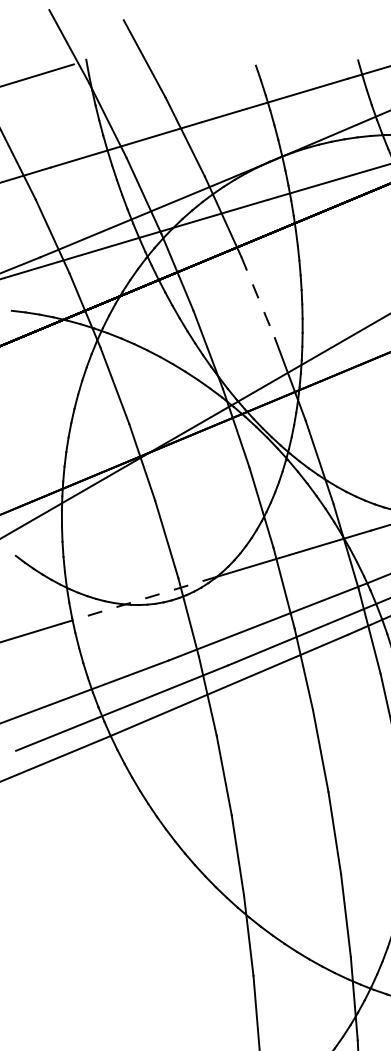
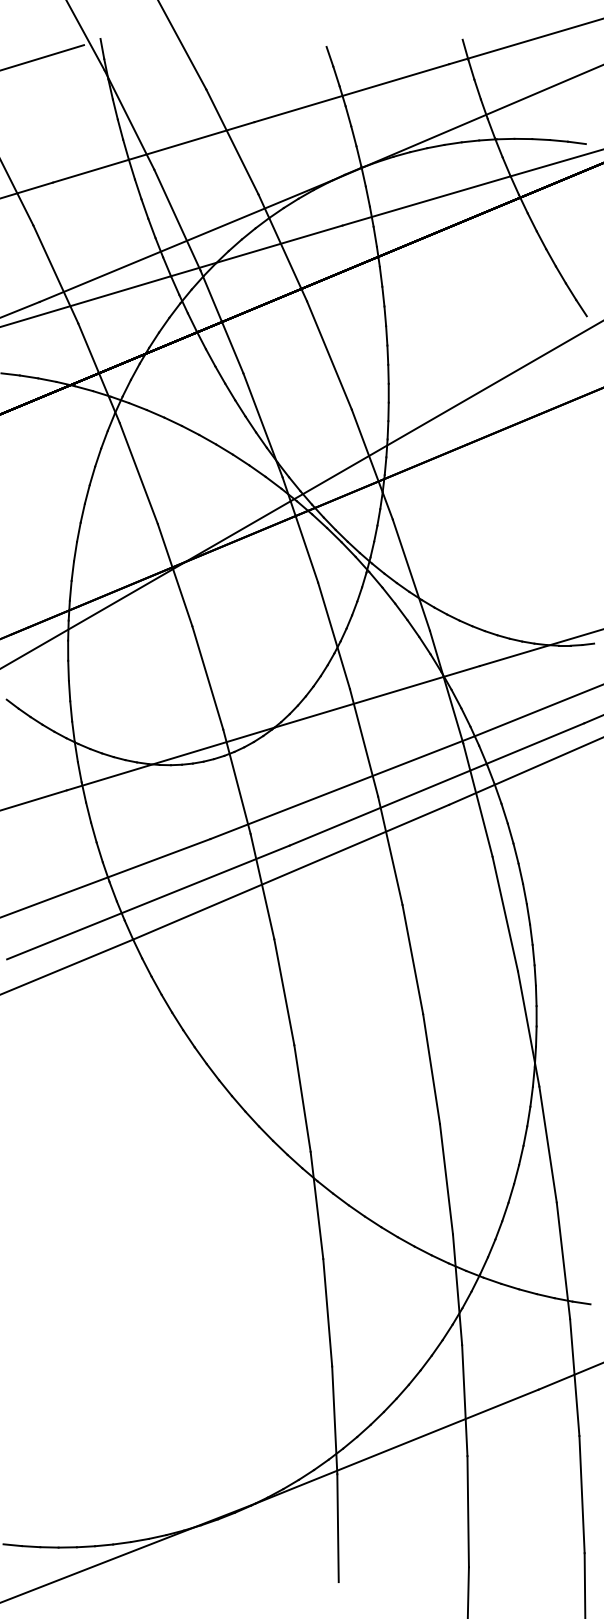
line: (258, 297) -> (329, 355), dashed -> solid
line: (138, 600) -> (170, 759), dashed -> solid

